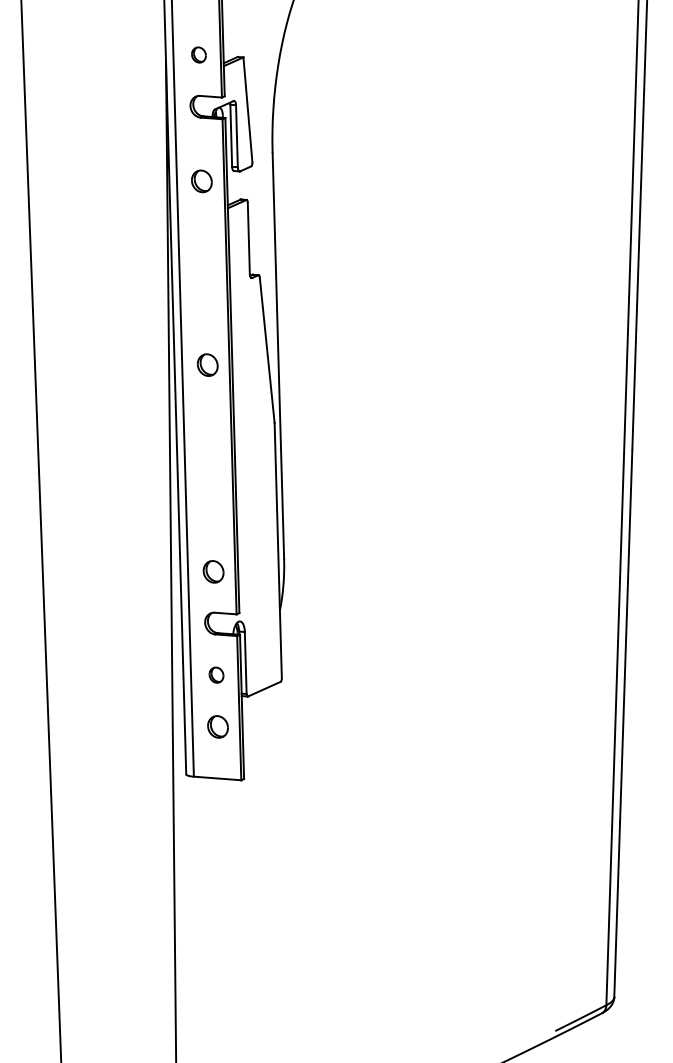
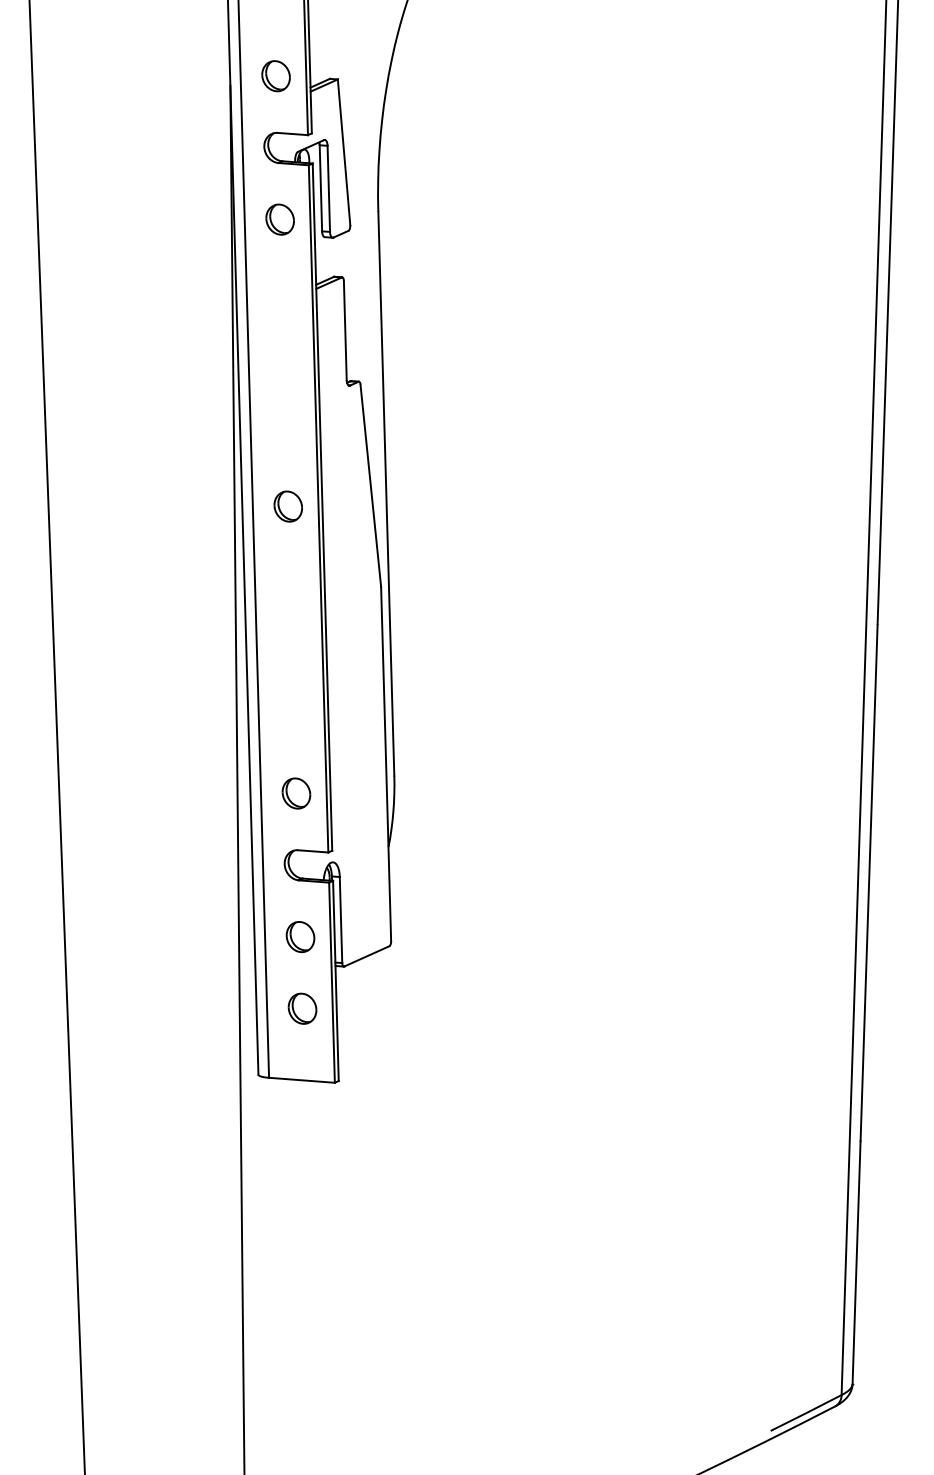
part: (198, 54) -> (275, 75), size x1.43
part: (201, 181) -> (279, 219), moved
part: (216, 674) -> (300, 935), size x1.43

